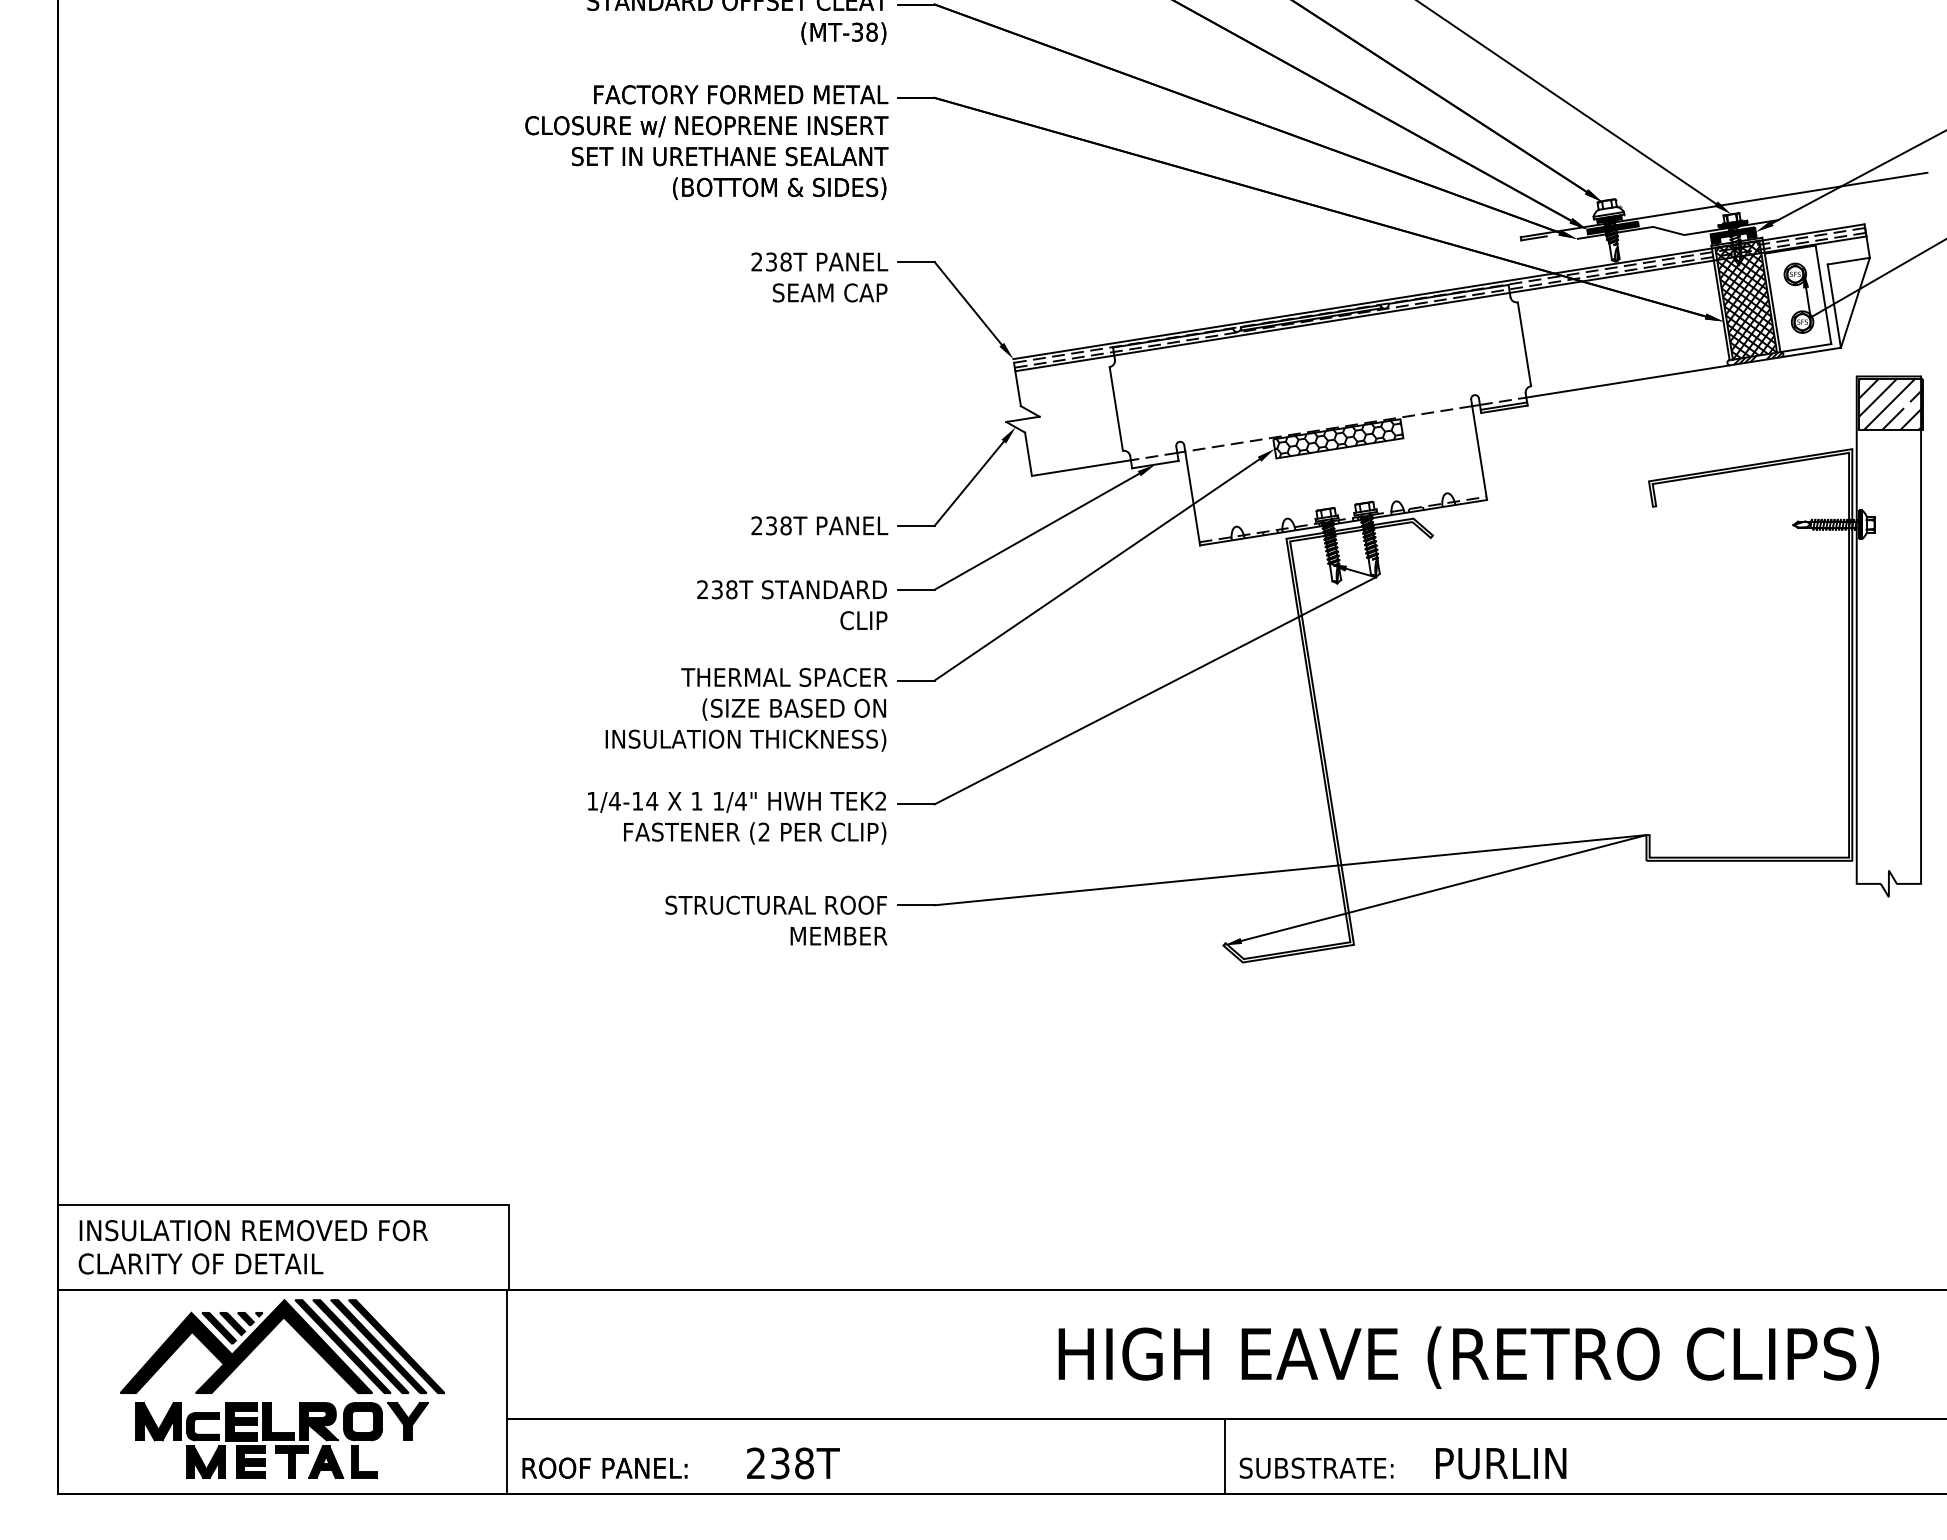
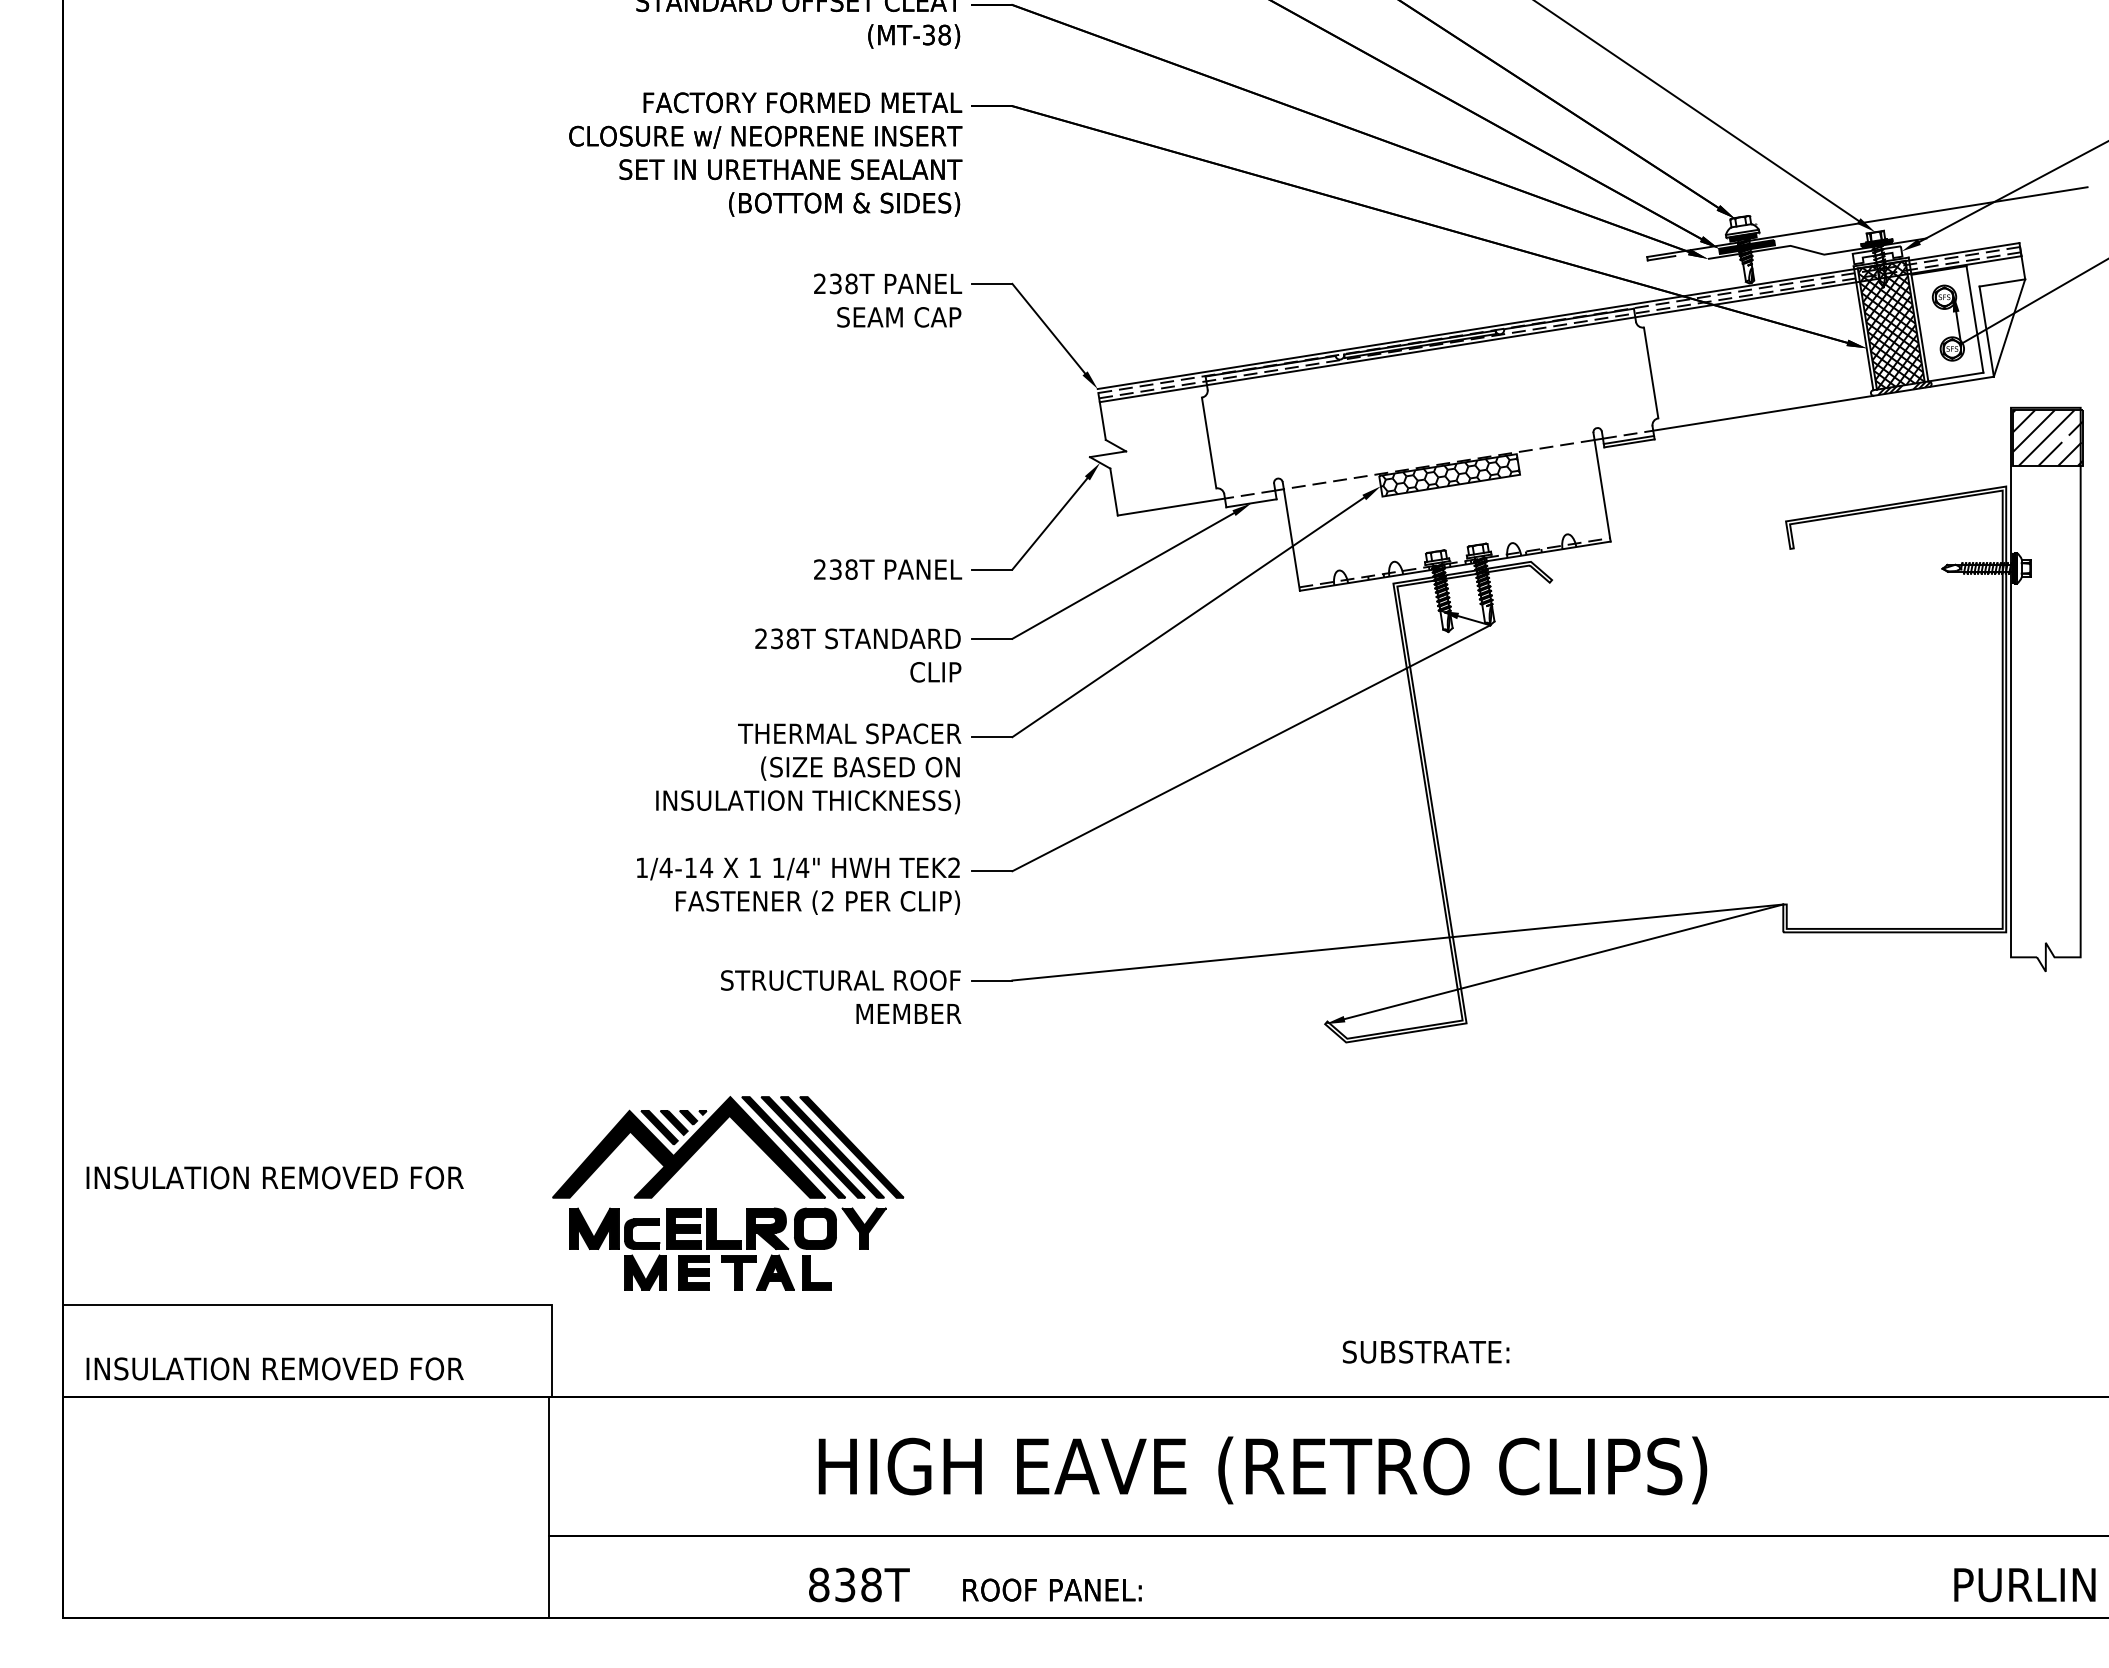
fill: (1733, 235) -> (1877, 255), removed
text: (253, 1230) -> (274, 1177), moved
text: (253, 1263) -> (274, 1368), CLARITY OF DETAIL -> INSULATION REMOVED FOR
text: (1468, 1357) -> (1262, 1470), moved
part: (271, 1402) -> (716, 1208), moved
line: (1224, 1455) -> (1326, 1576), removed
text: (756, 1463) -> (819, 1584), 238T -> 838T
text: (1500, 1463) -> (2024, 1585), moved
text: (605, 1467) -> (1052, 1589), moved
text: (1317, 1467) -> (1426, 1351), moved

